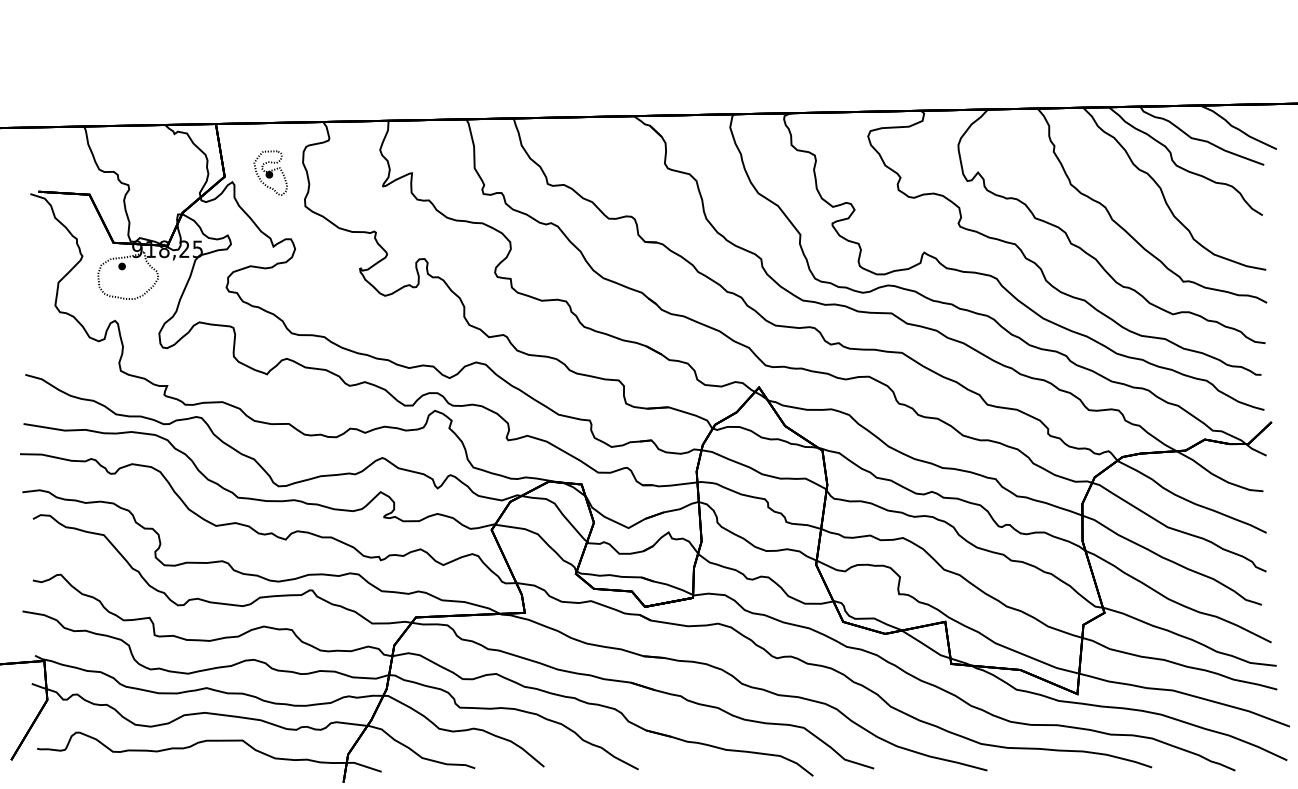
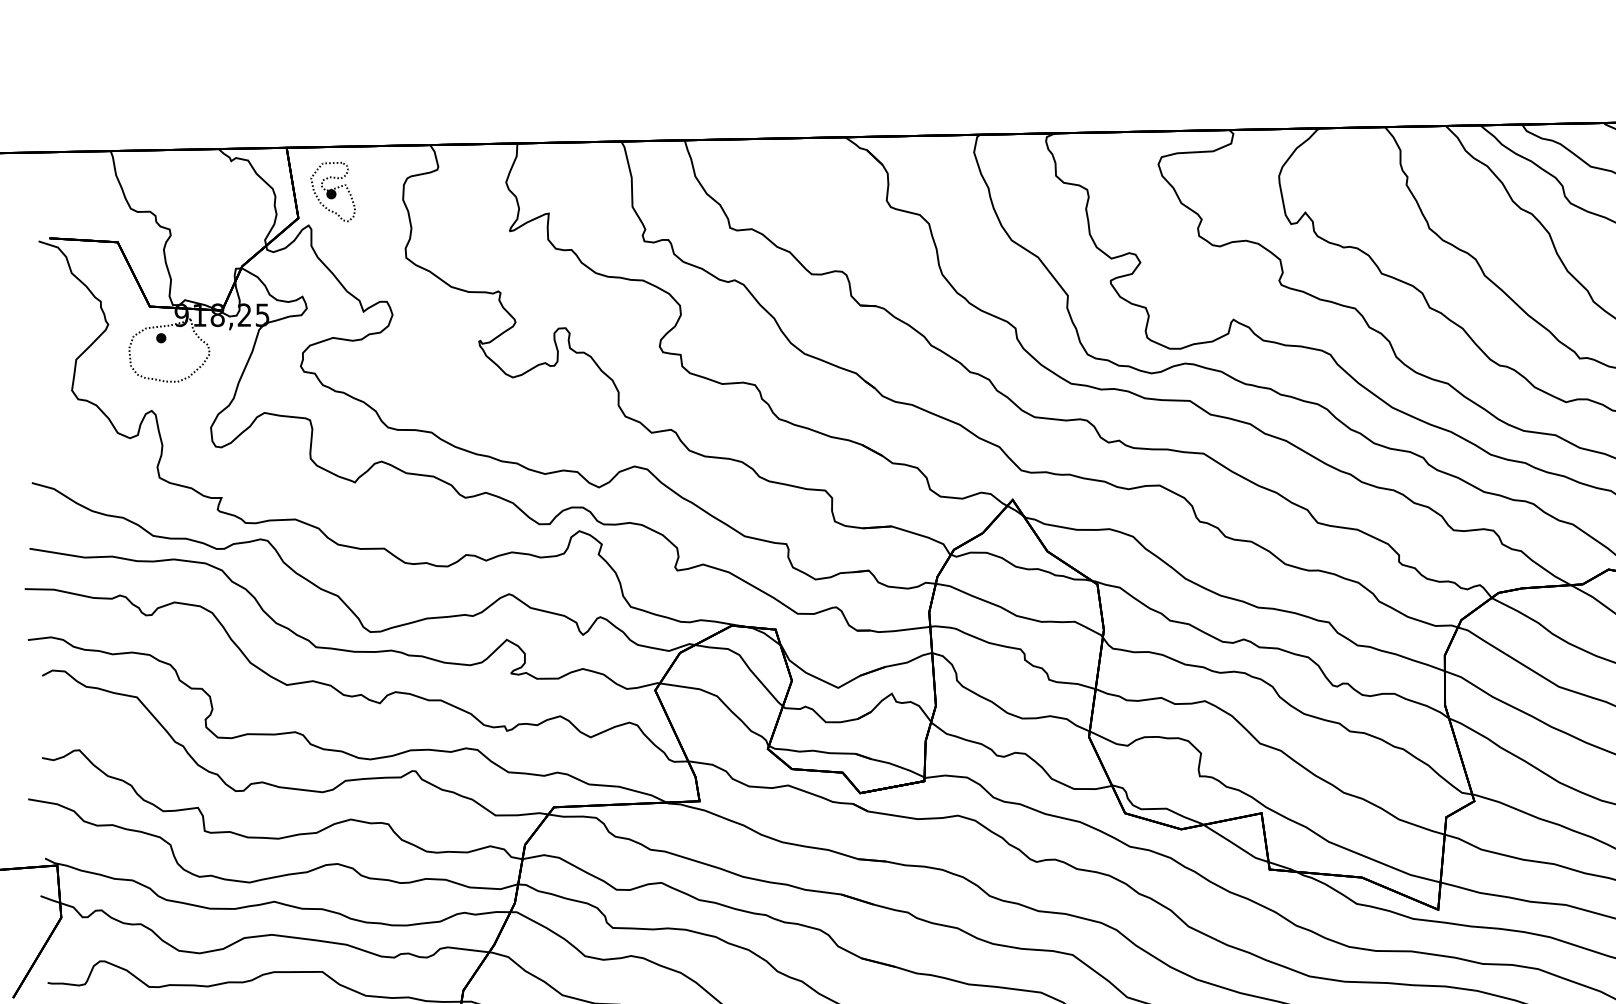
part: (270, 172) -> (332, 191), moved

